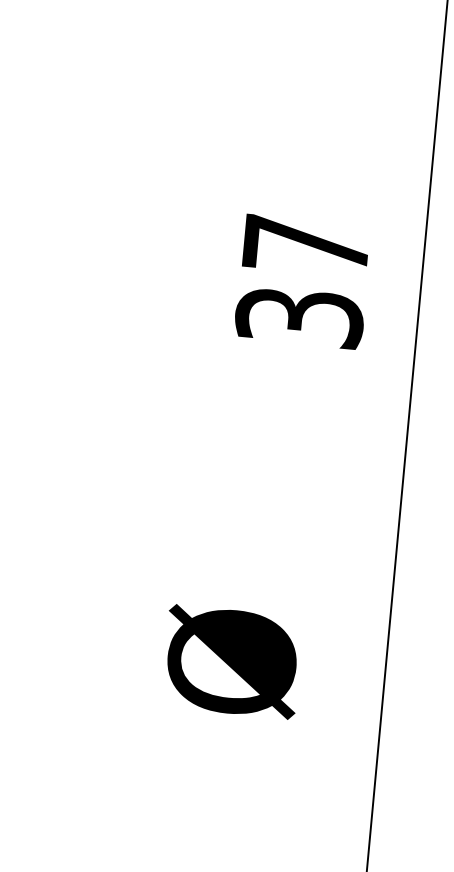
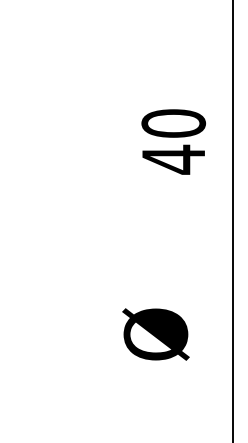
text: (302, 281) -> (173, 141), 37 -> 40

